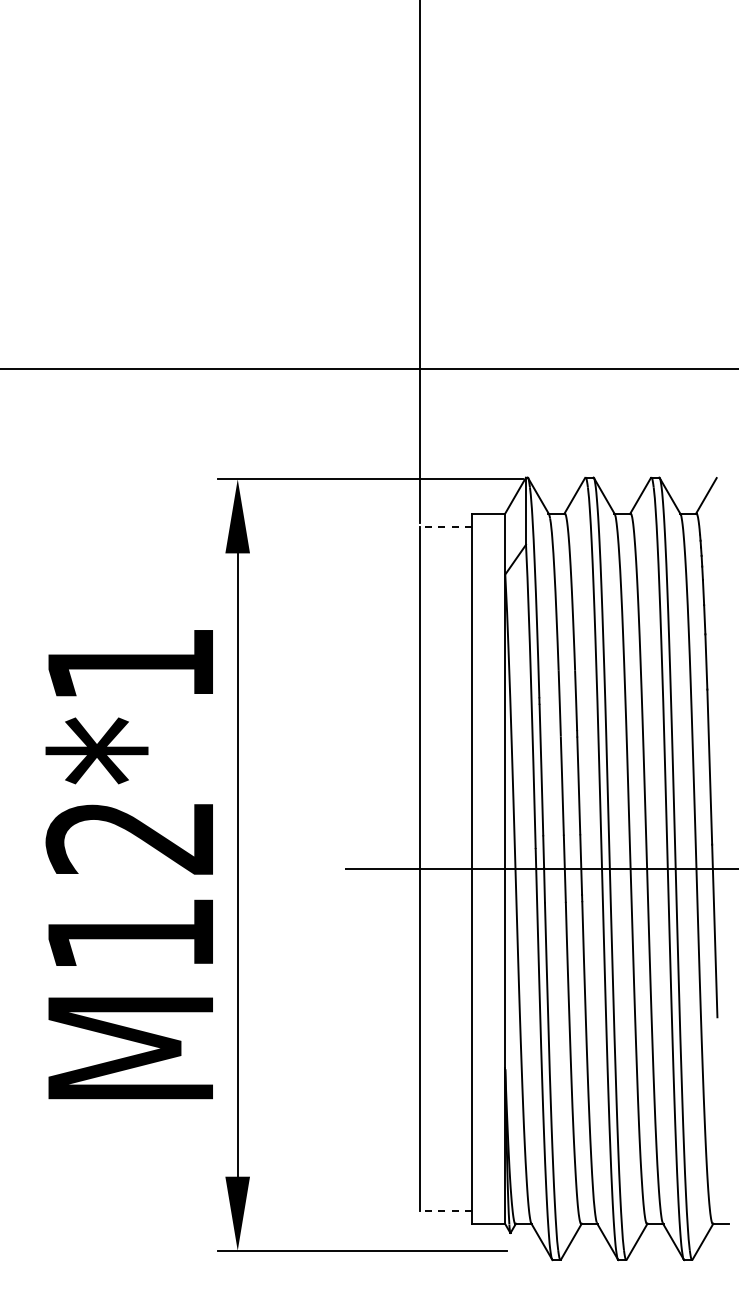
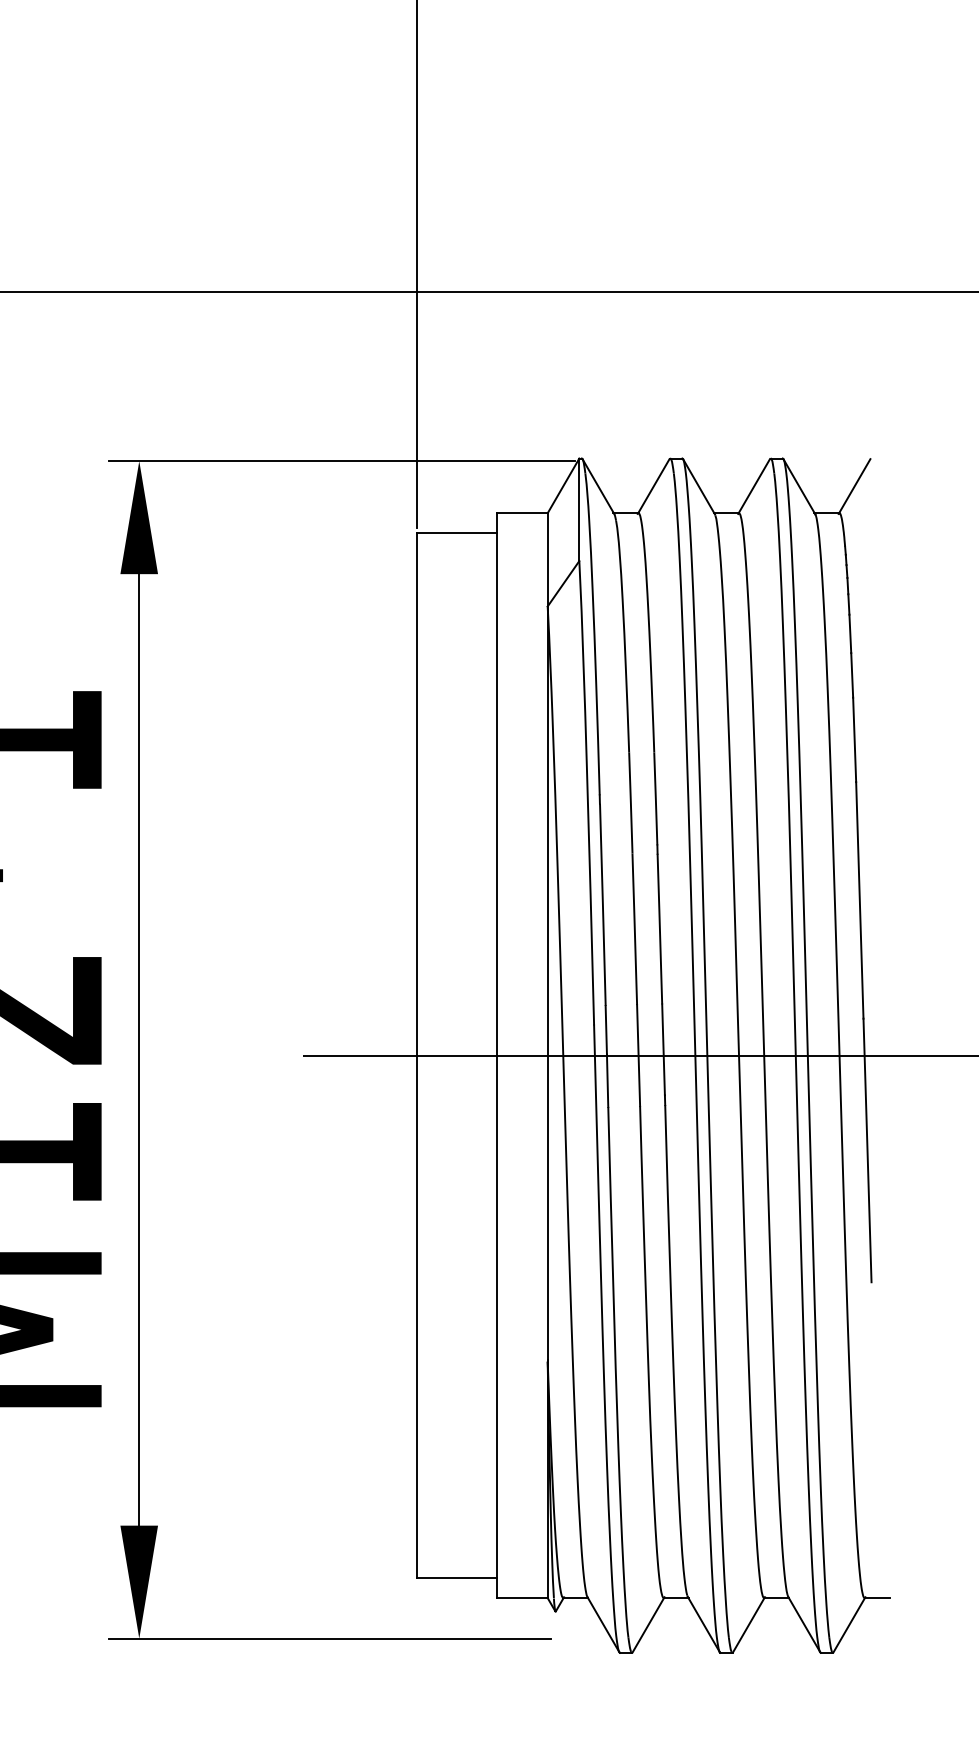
line: (445, 526) -> (456, 533), dashed -> solid
line: (445, 1211) -> (456, 1578), dashed -> solid

